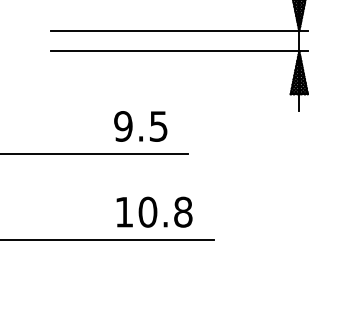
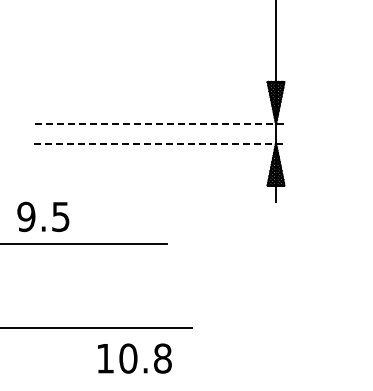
line: (178, 30) -> (158, 123), solid -> dashed
line: (179, 51) -> (159, 143), solid -> dashed
text: (140, 126) -> (43, 216), moved
text: (154, 212) -> (134, 358), moved

